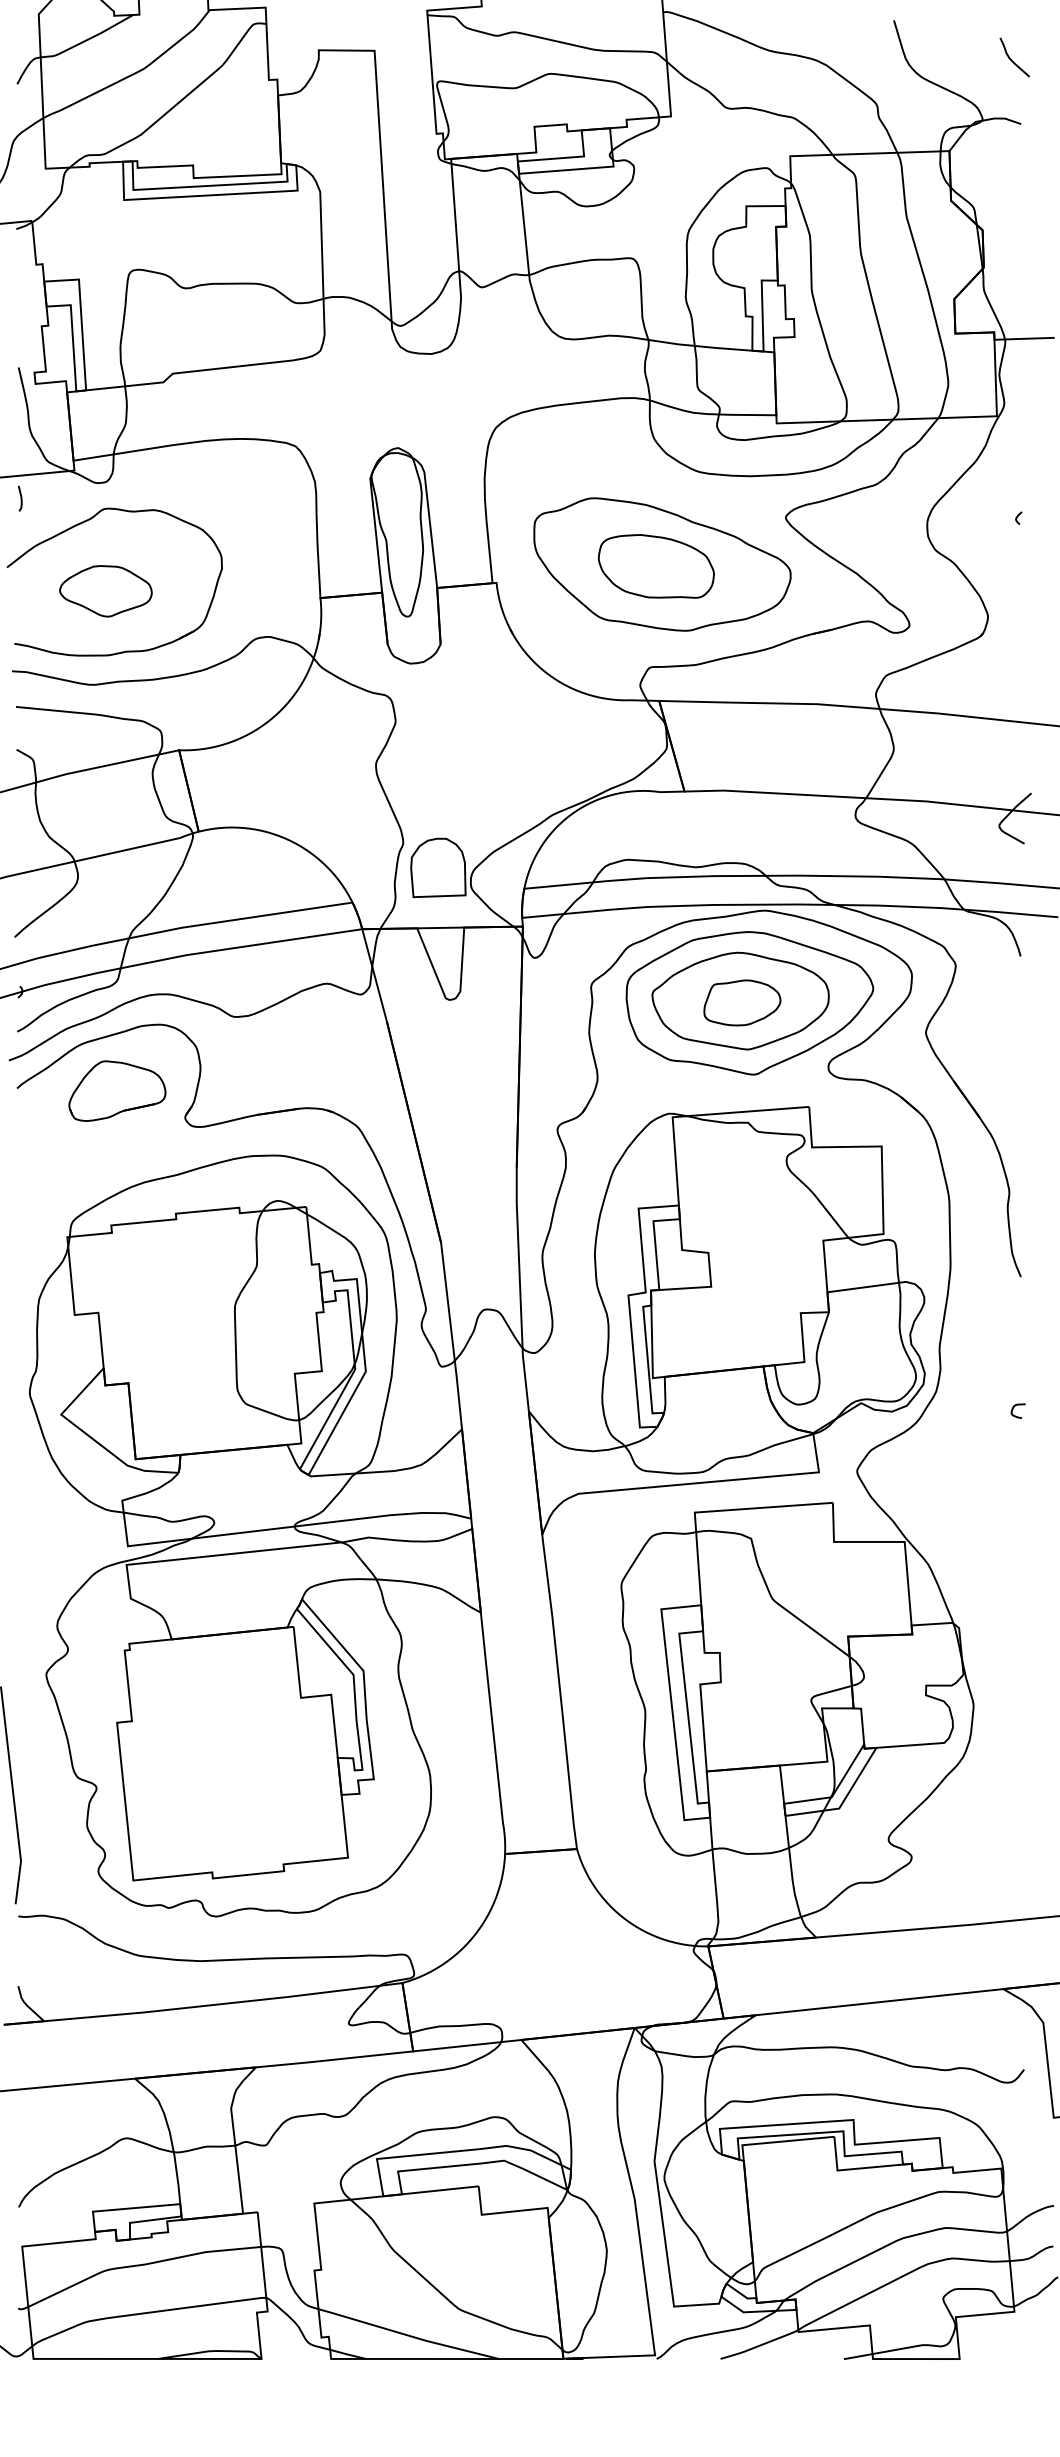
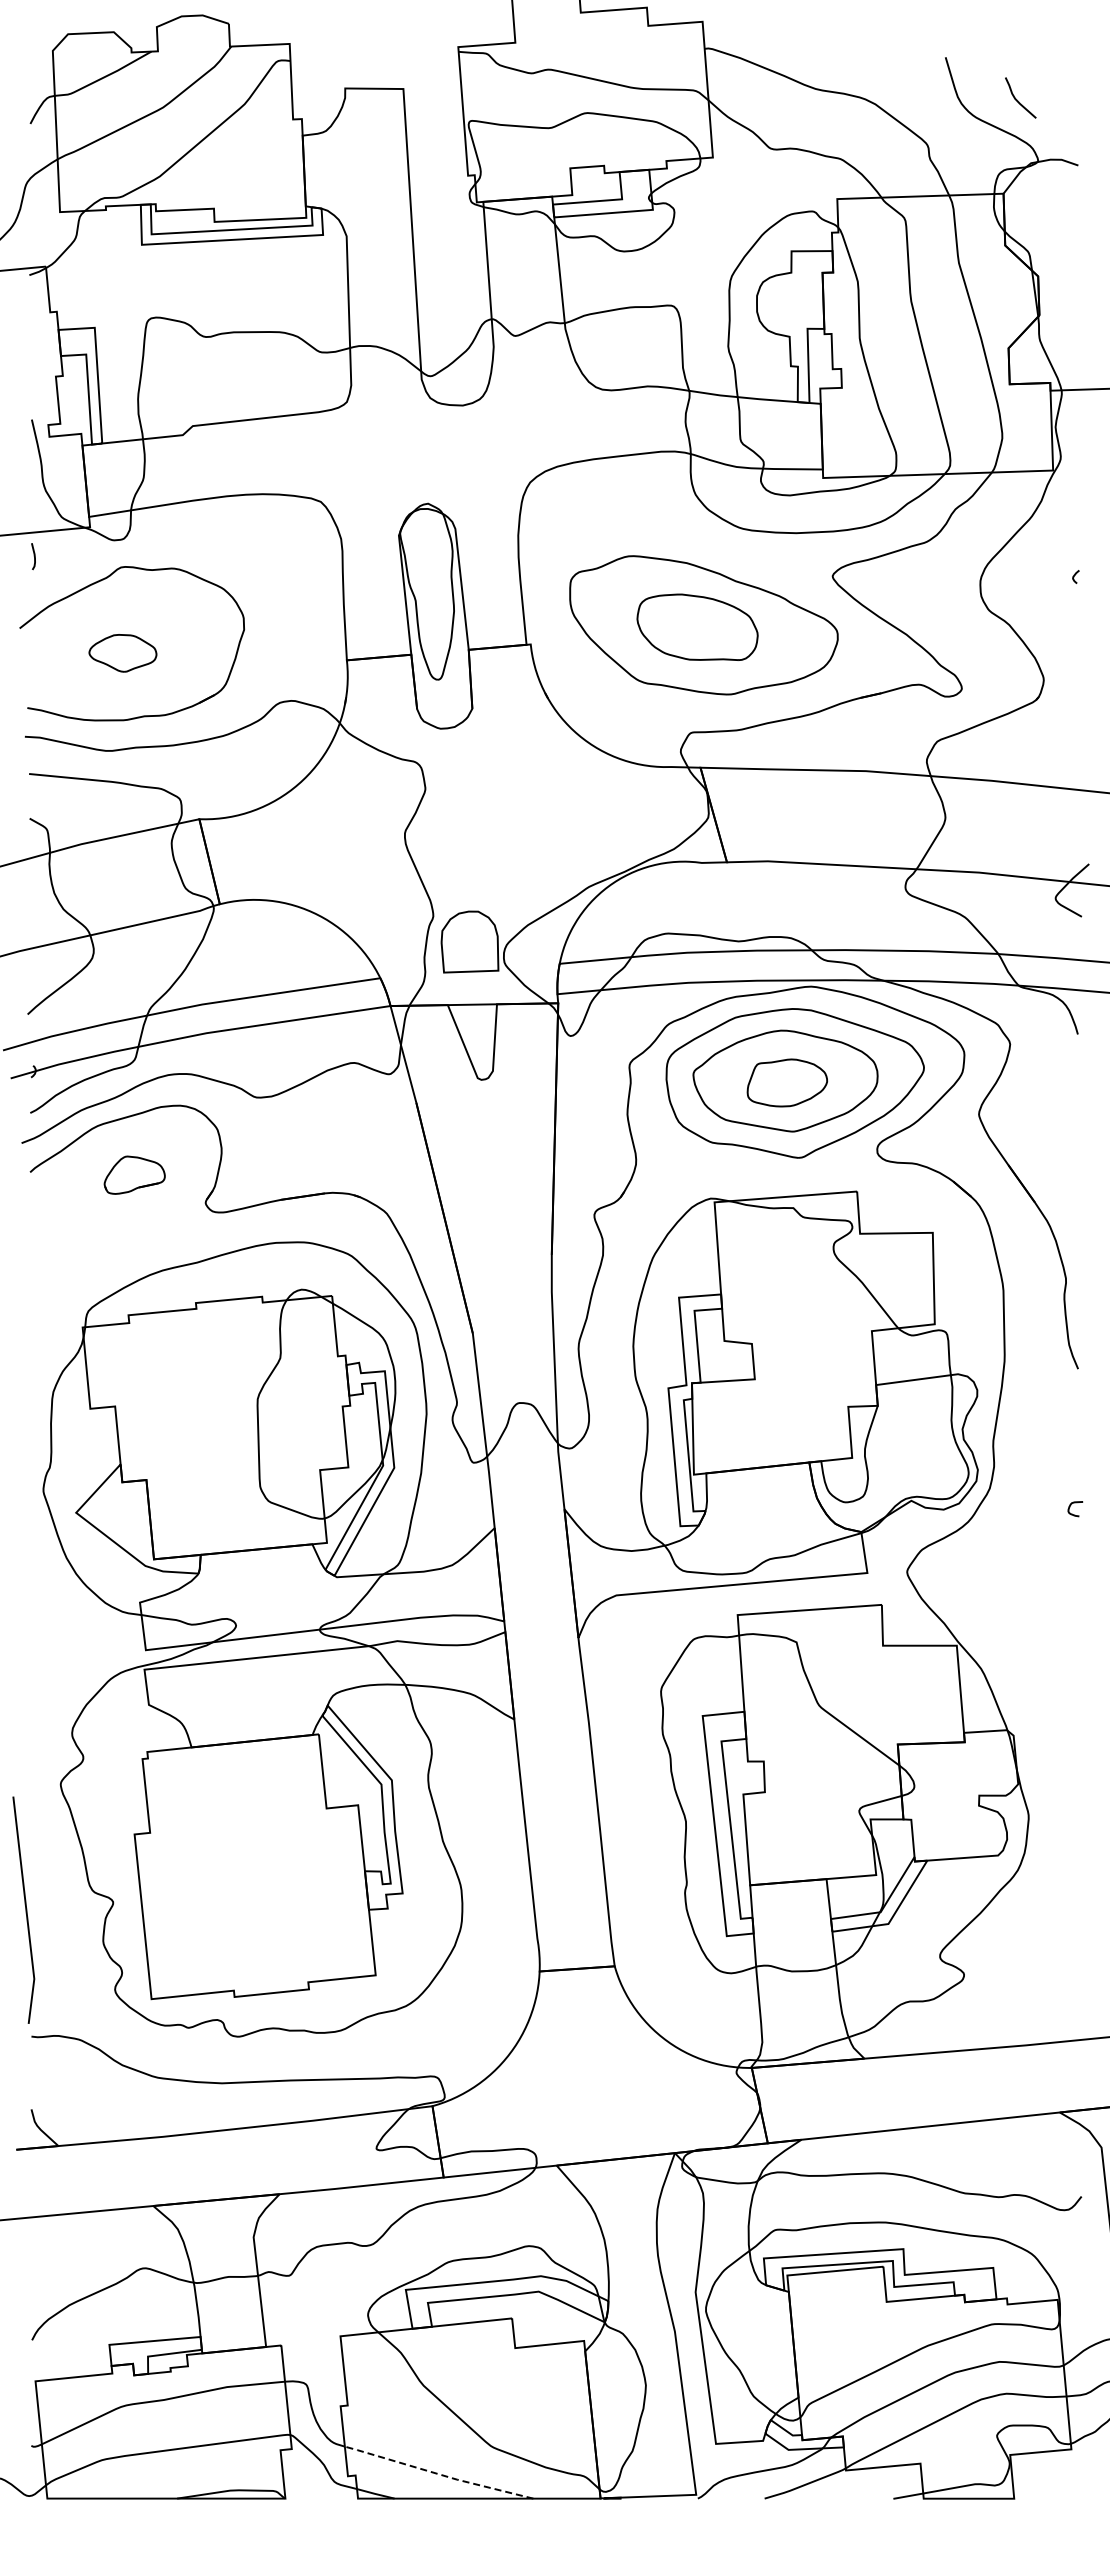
curve: (1011, 58) -> (1017, 99), moved
part: (105, 591) -> (122, 653), size x0.7
part: (117, 1091) -> (134, 1175), size x0.6
line: (408, 2335) -> (438, 2474), solid -> dashed

